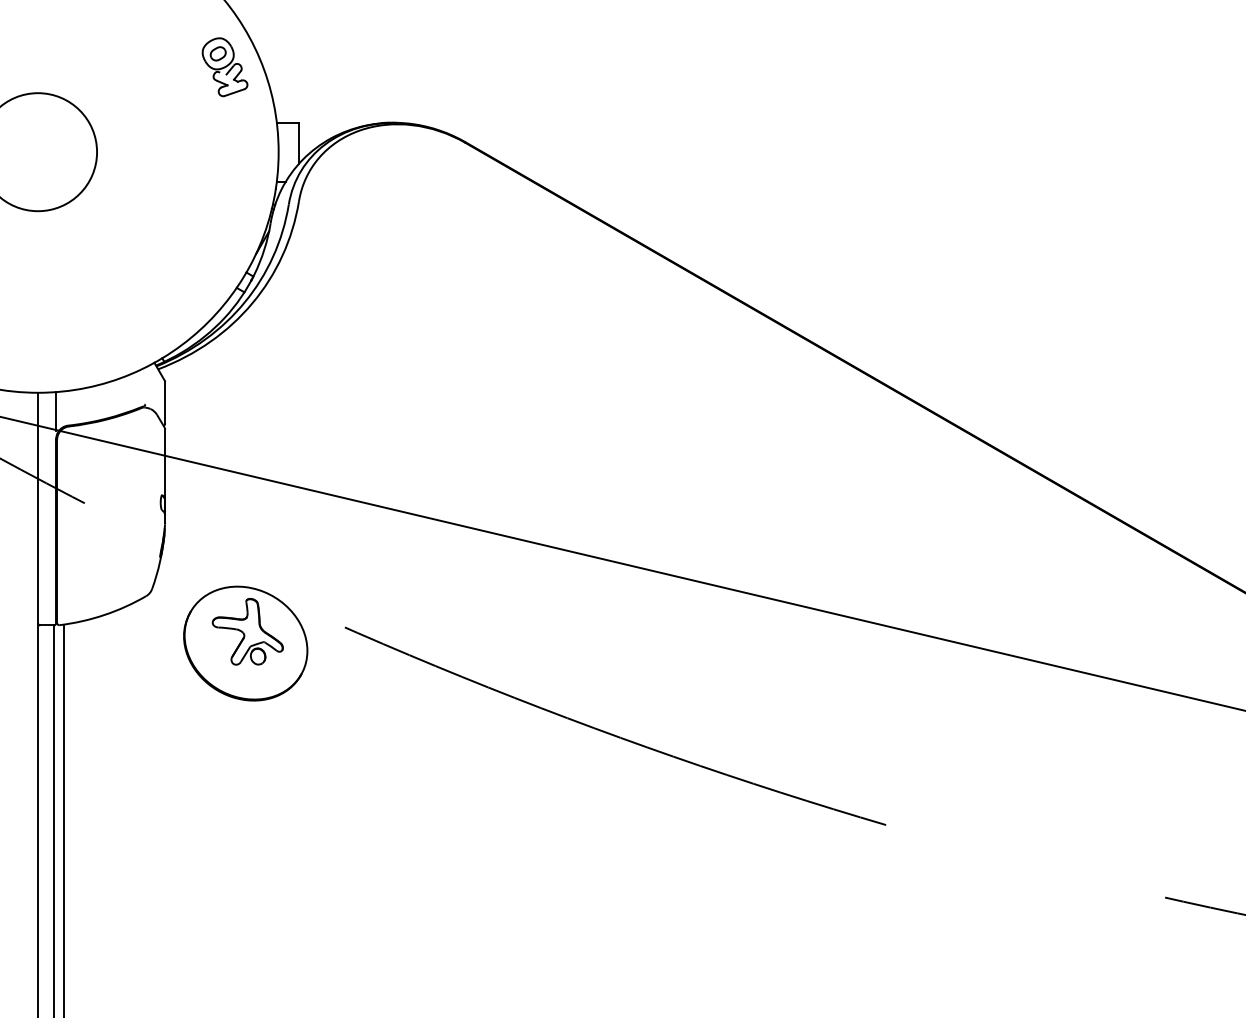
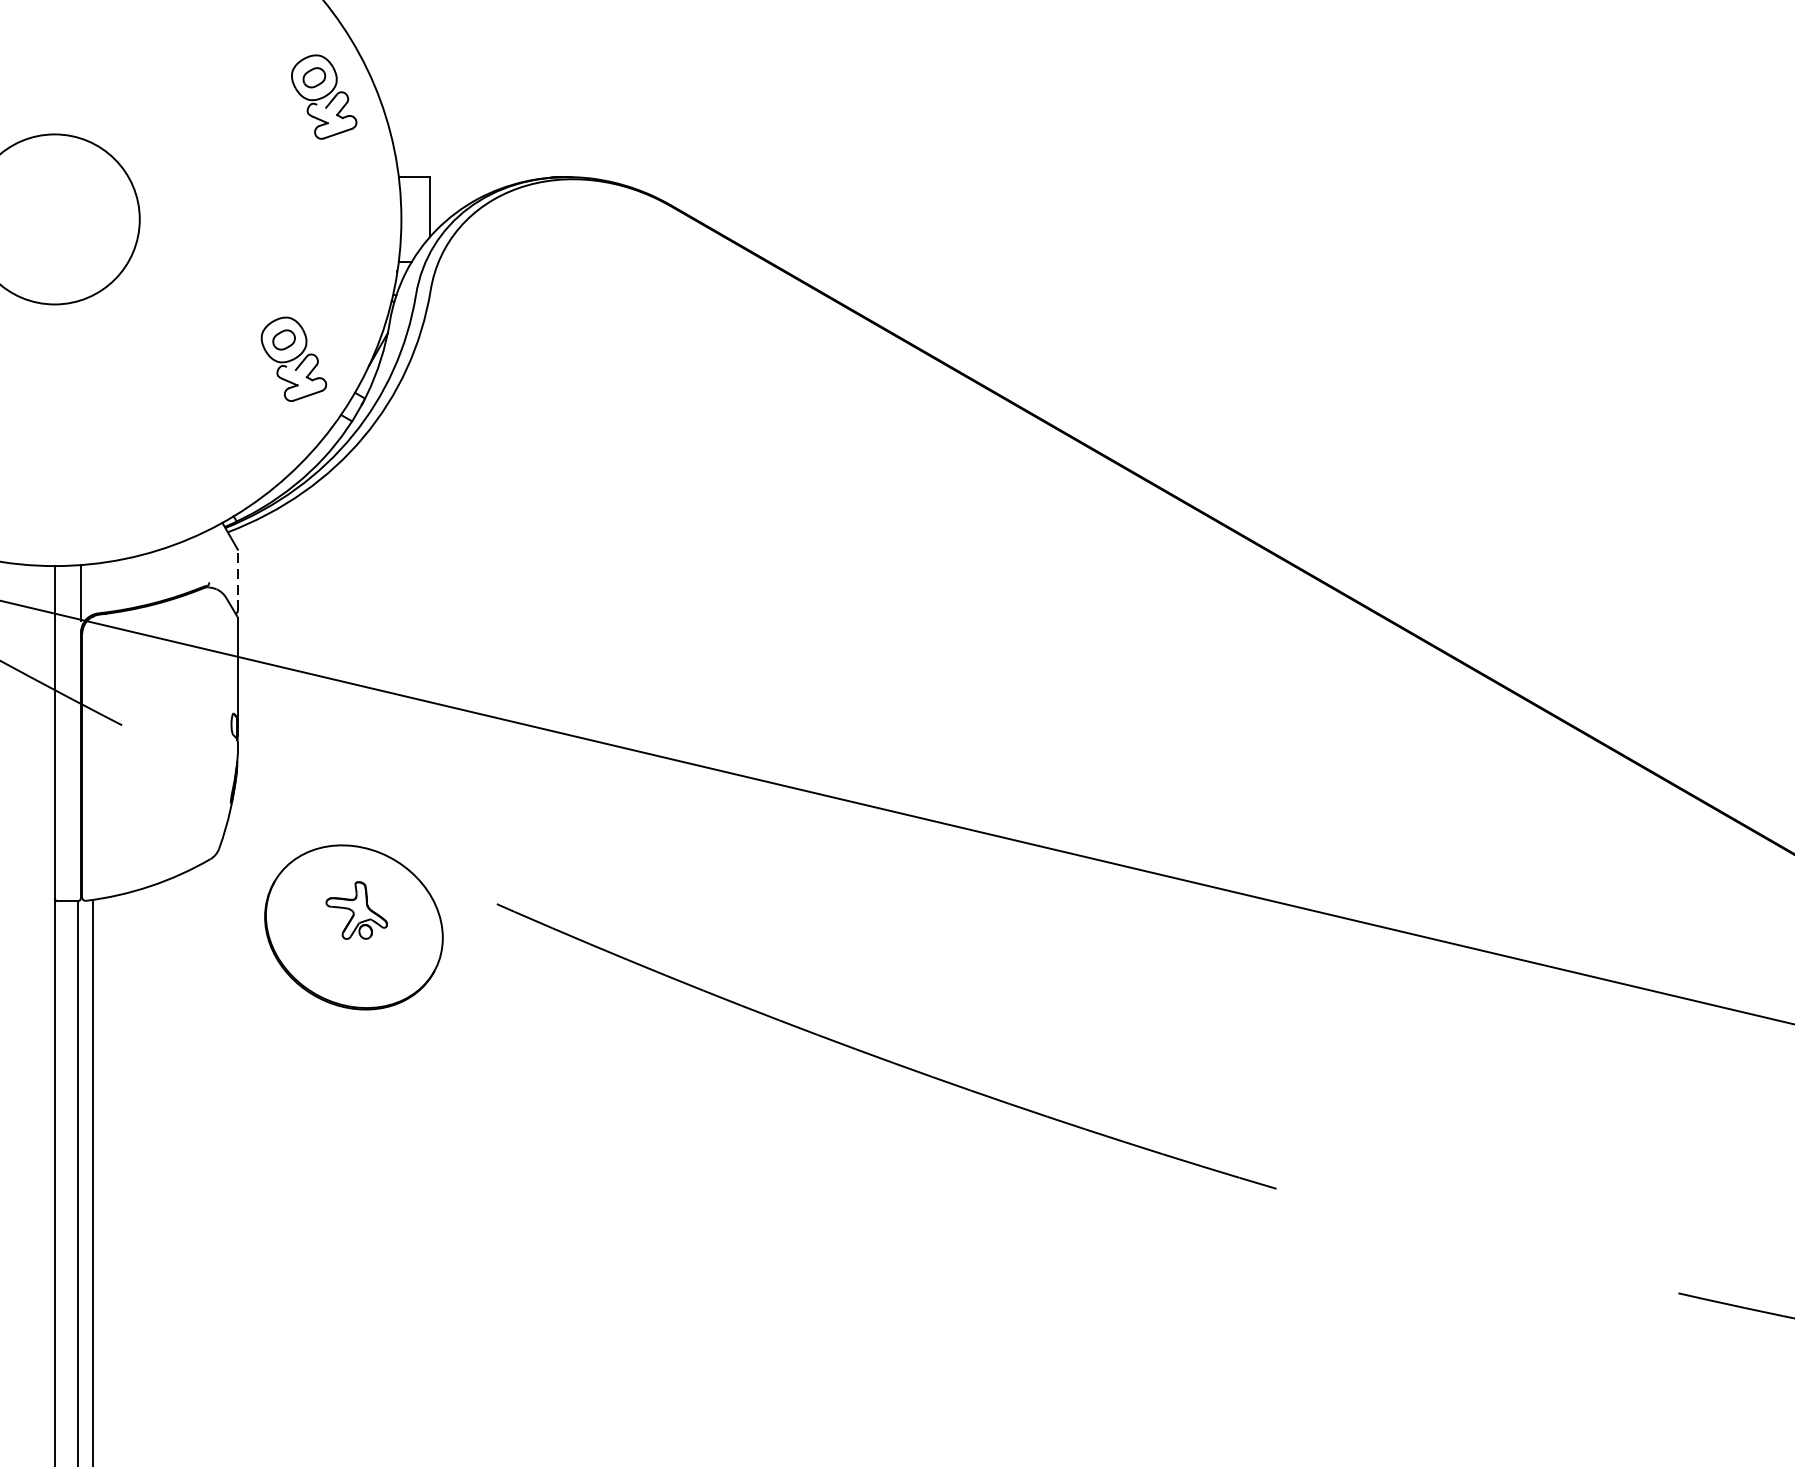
part: (203, 249) -> (293, 359), added
line: (165, 402) -> (238, 580), solid -> dashed
part: (247, 631) -> (356, 909), size x0.6

